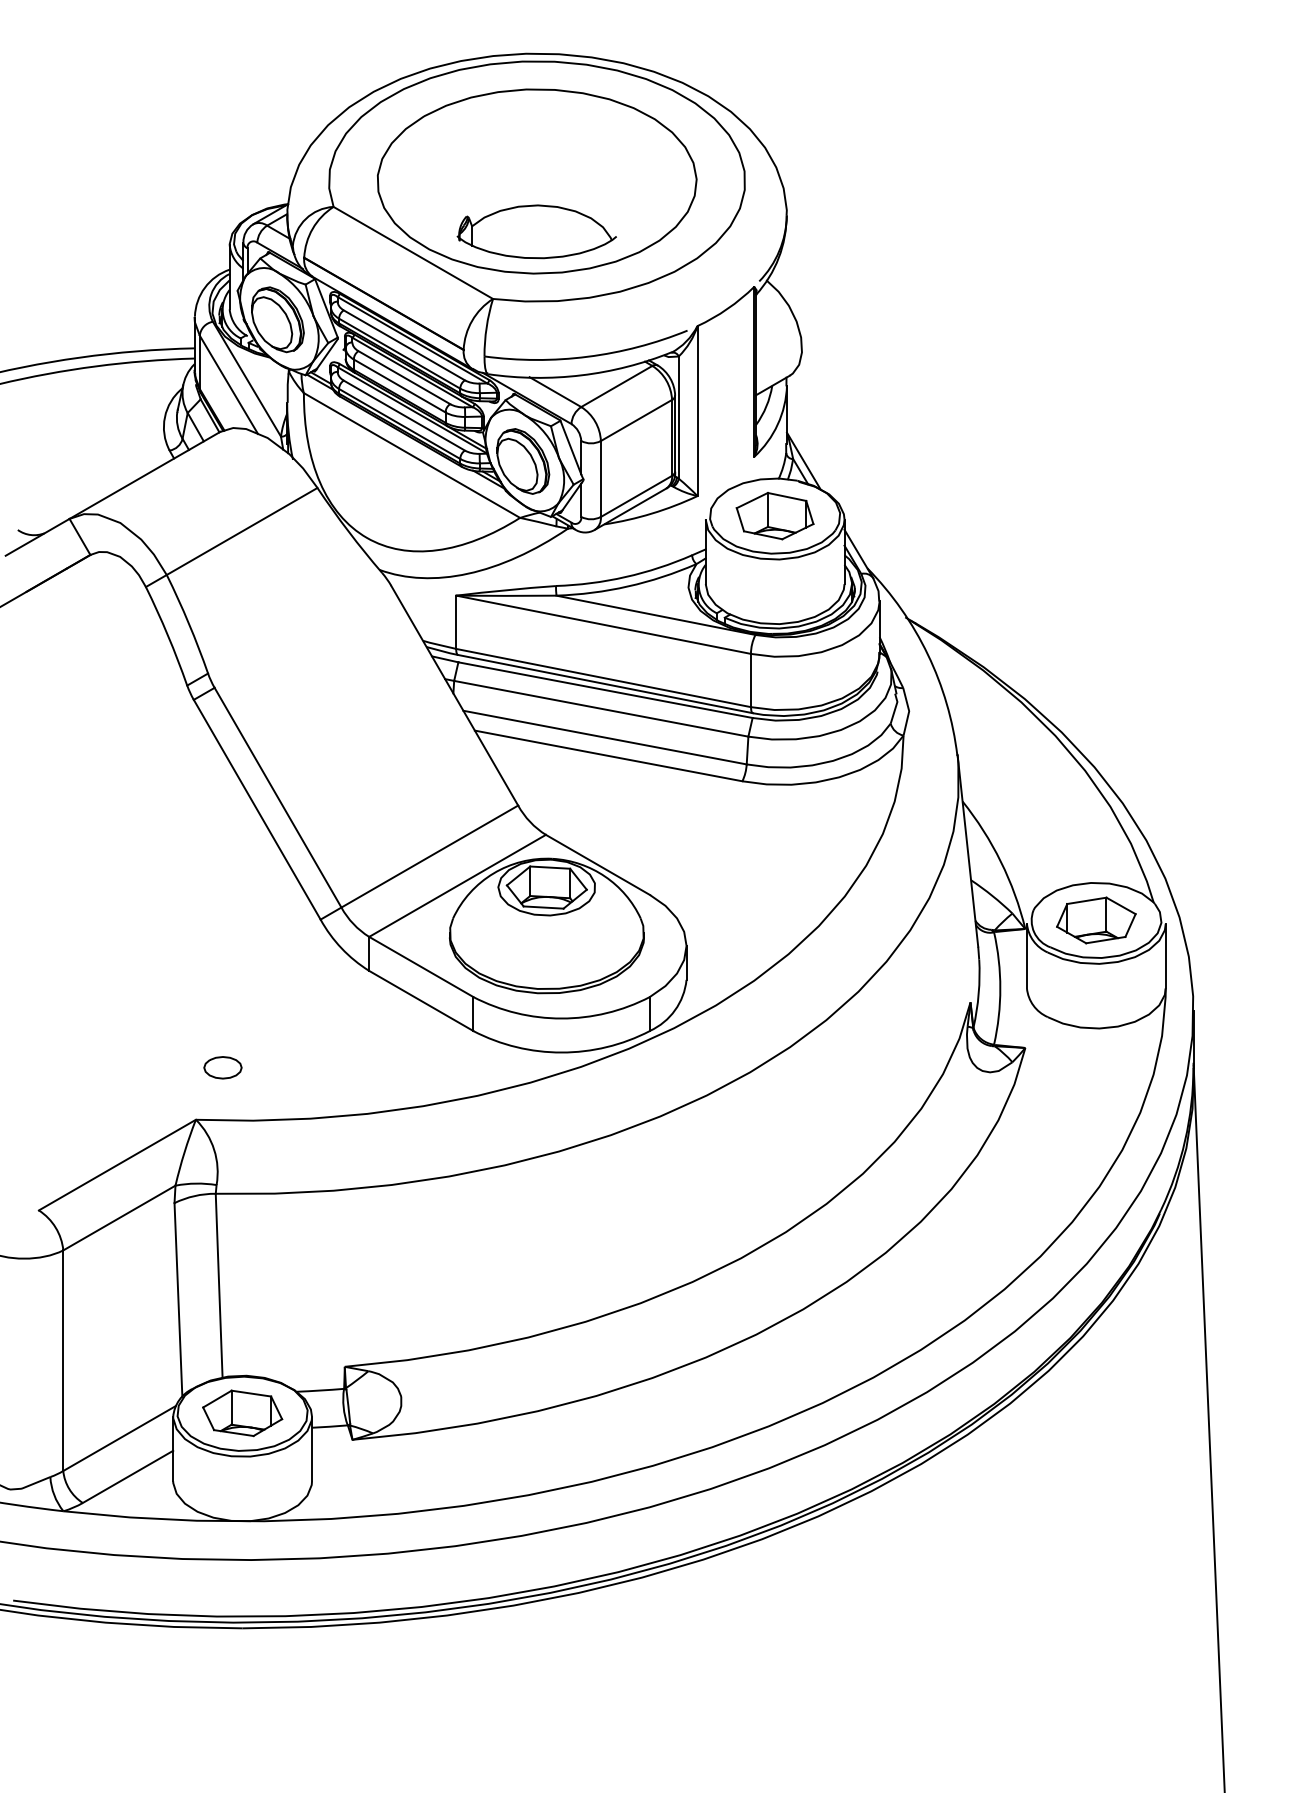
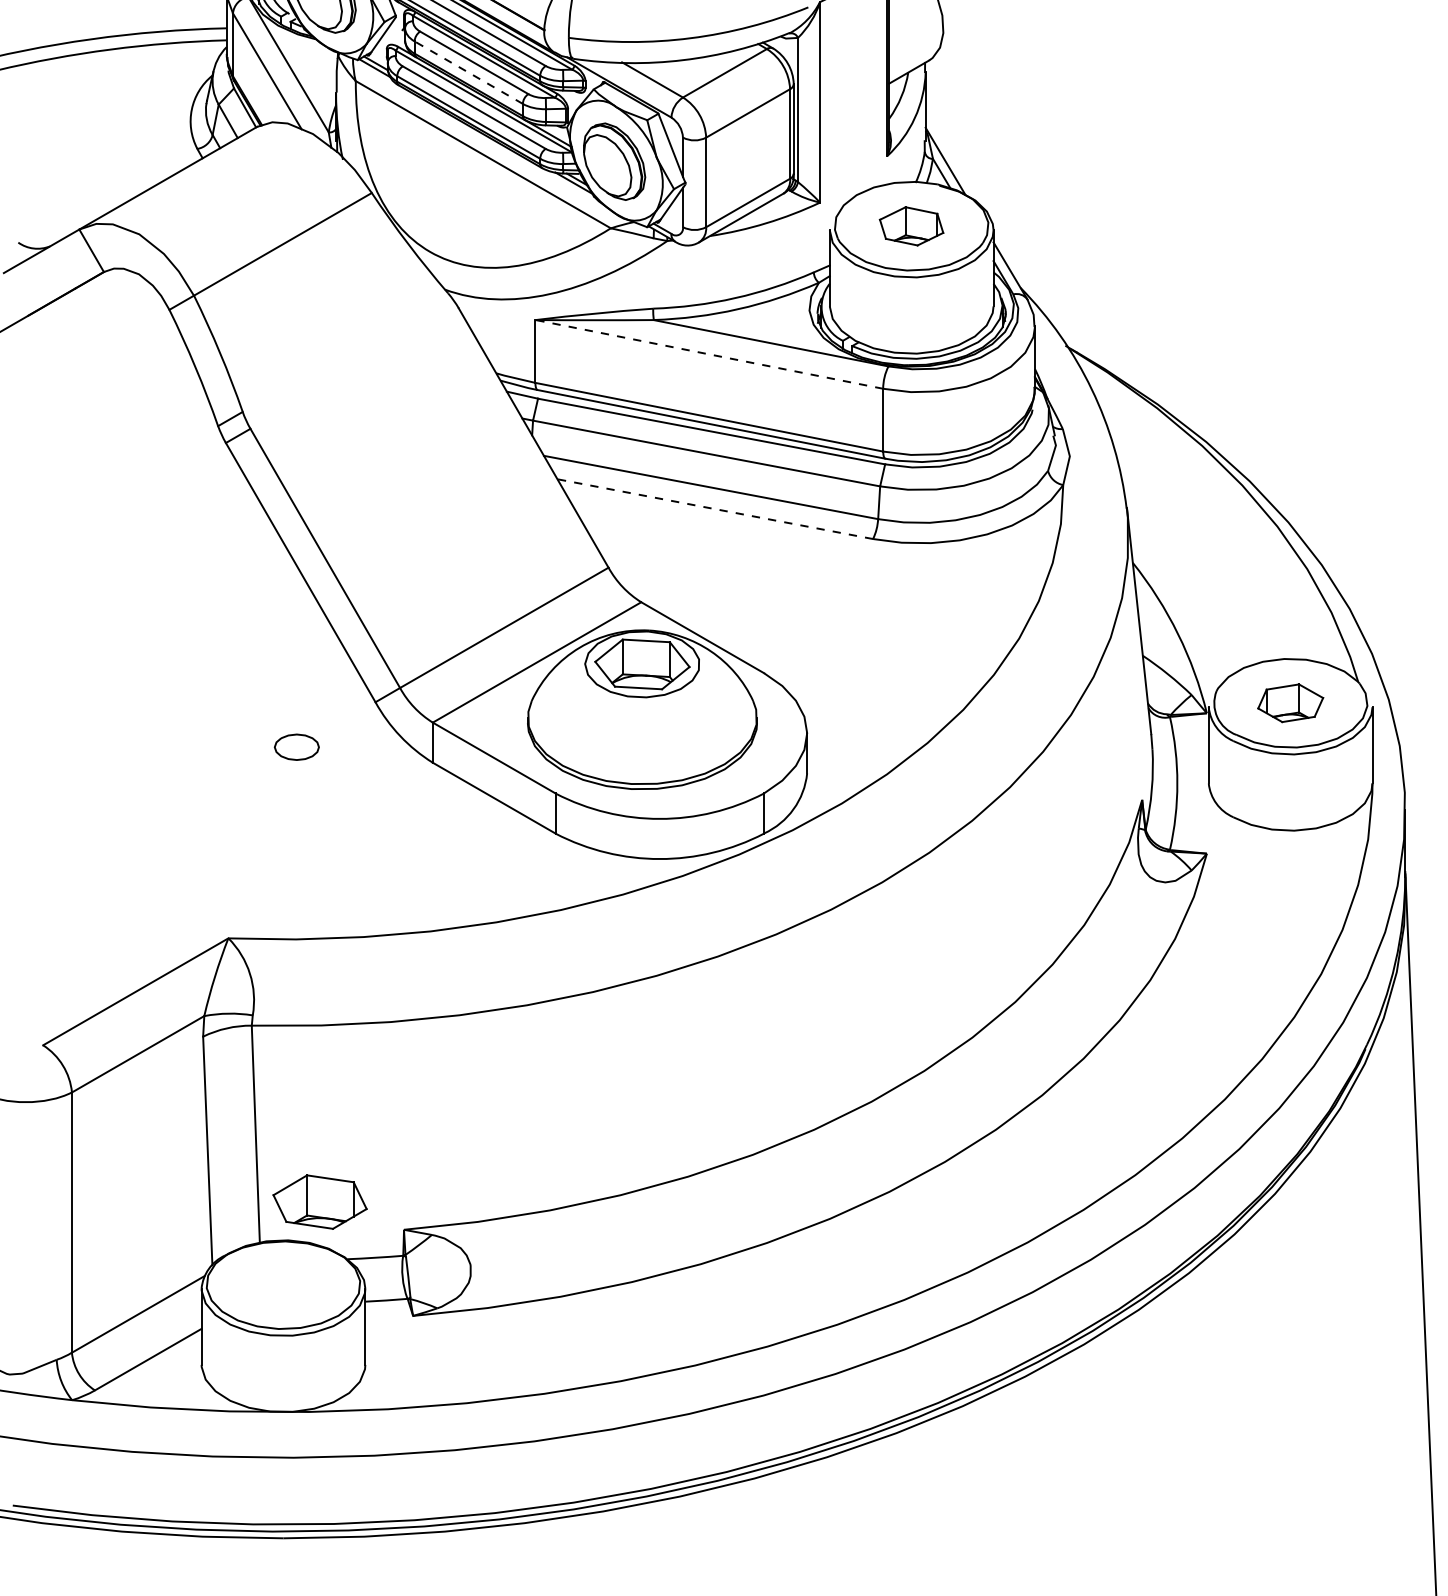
line: (399, 385) -> (468, 72), solid -> dashed
part: (774, 516) -> (910, 226), size x0.7
line: (603, 624) -> (709, 354), solid -> dashed
line: (608, 755) -> (715, 508), solid -> dashed
part: (1096, 920) -> (1290, 703), size x0.7
part: (222, 1067) -> (296, 746), moved
part: (242, 1413) -> (319, 1202), moved

